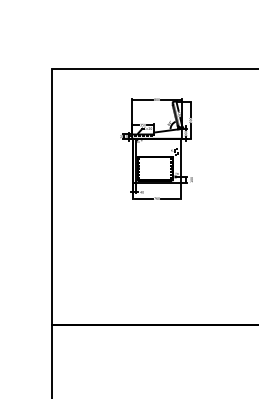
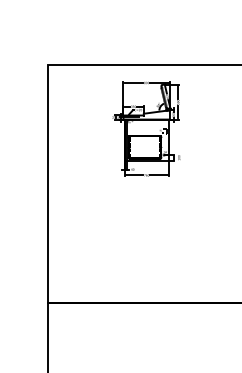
part: (156, 148) -> (146, 128), moved

